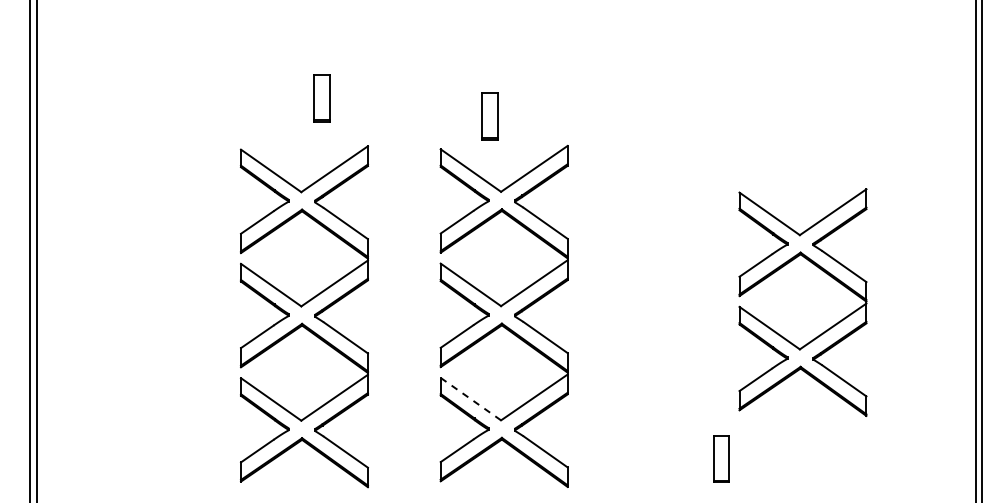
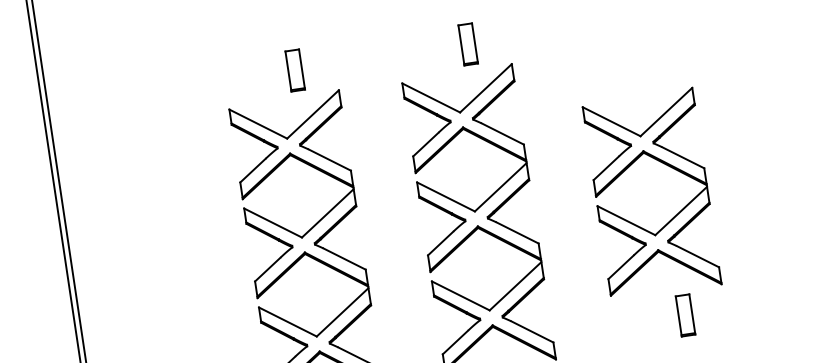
part: (321, 98) -> (294, 70), moved
part: (489, 116) -> (468, 44), moved
part: (822, 332) -> (672, 217), moved
line: (470, 399) -> (460, 296), dashed -> solid

